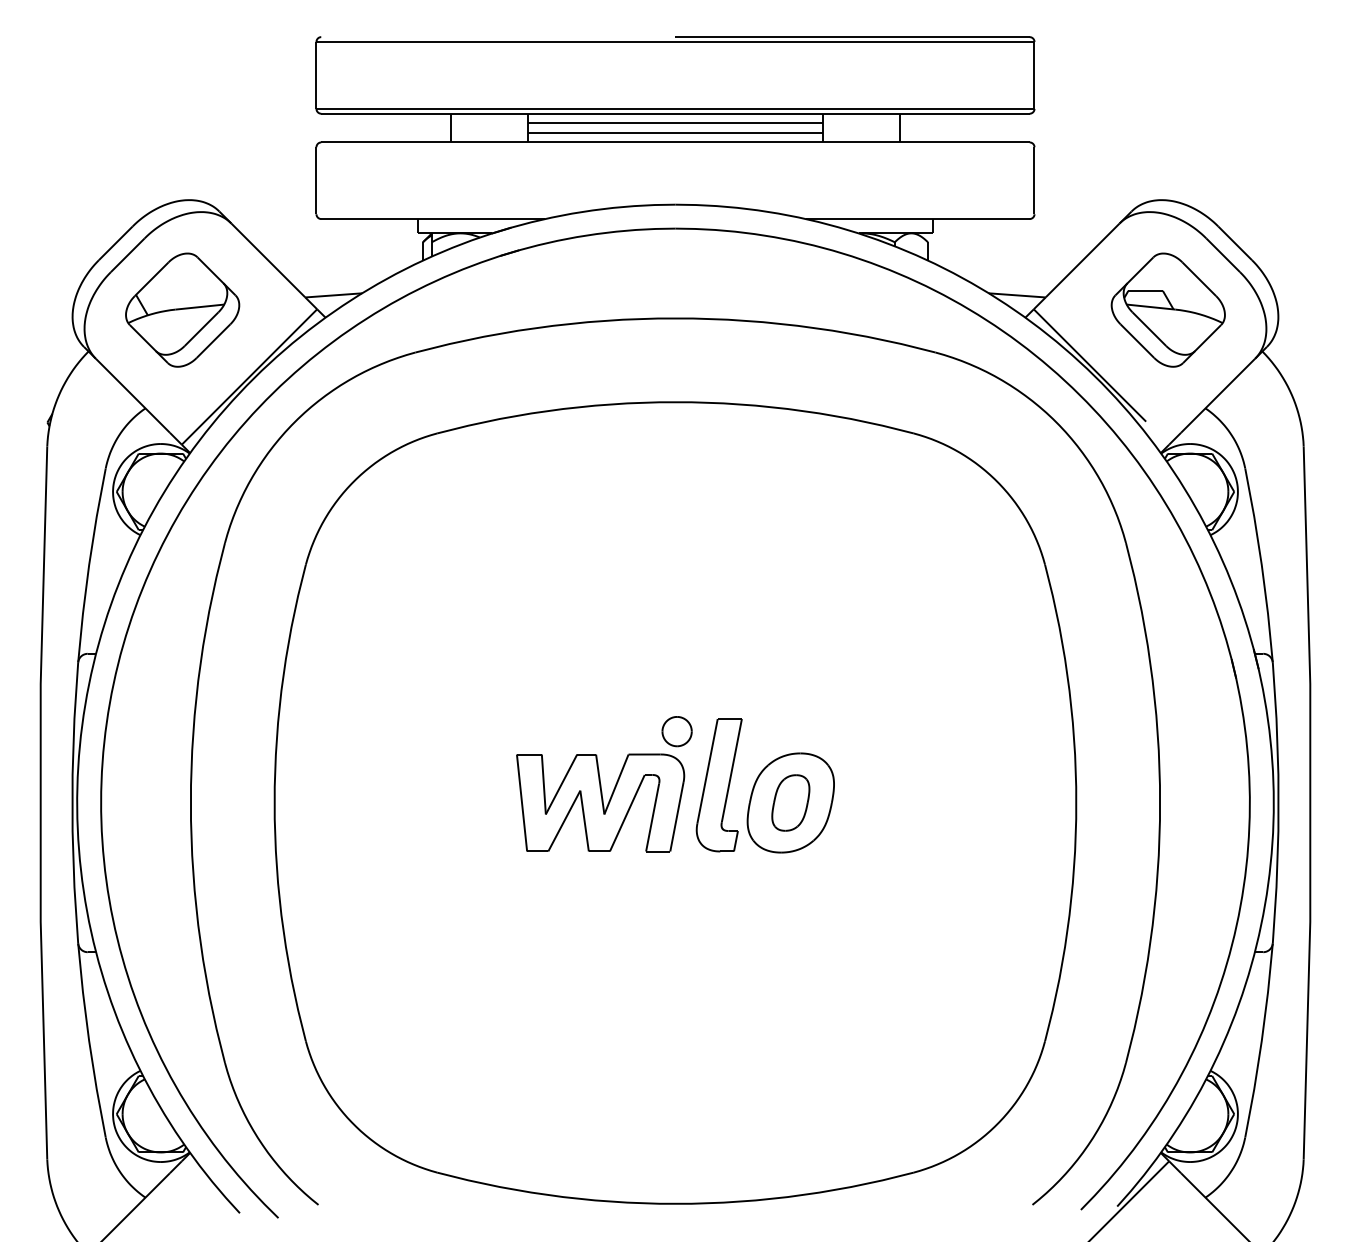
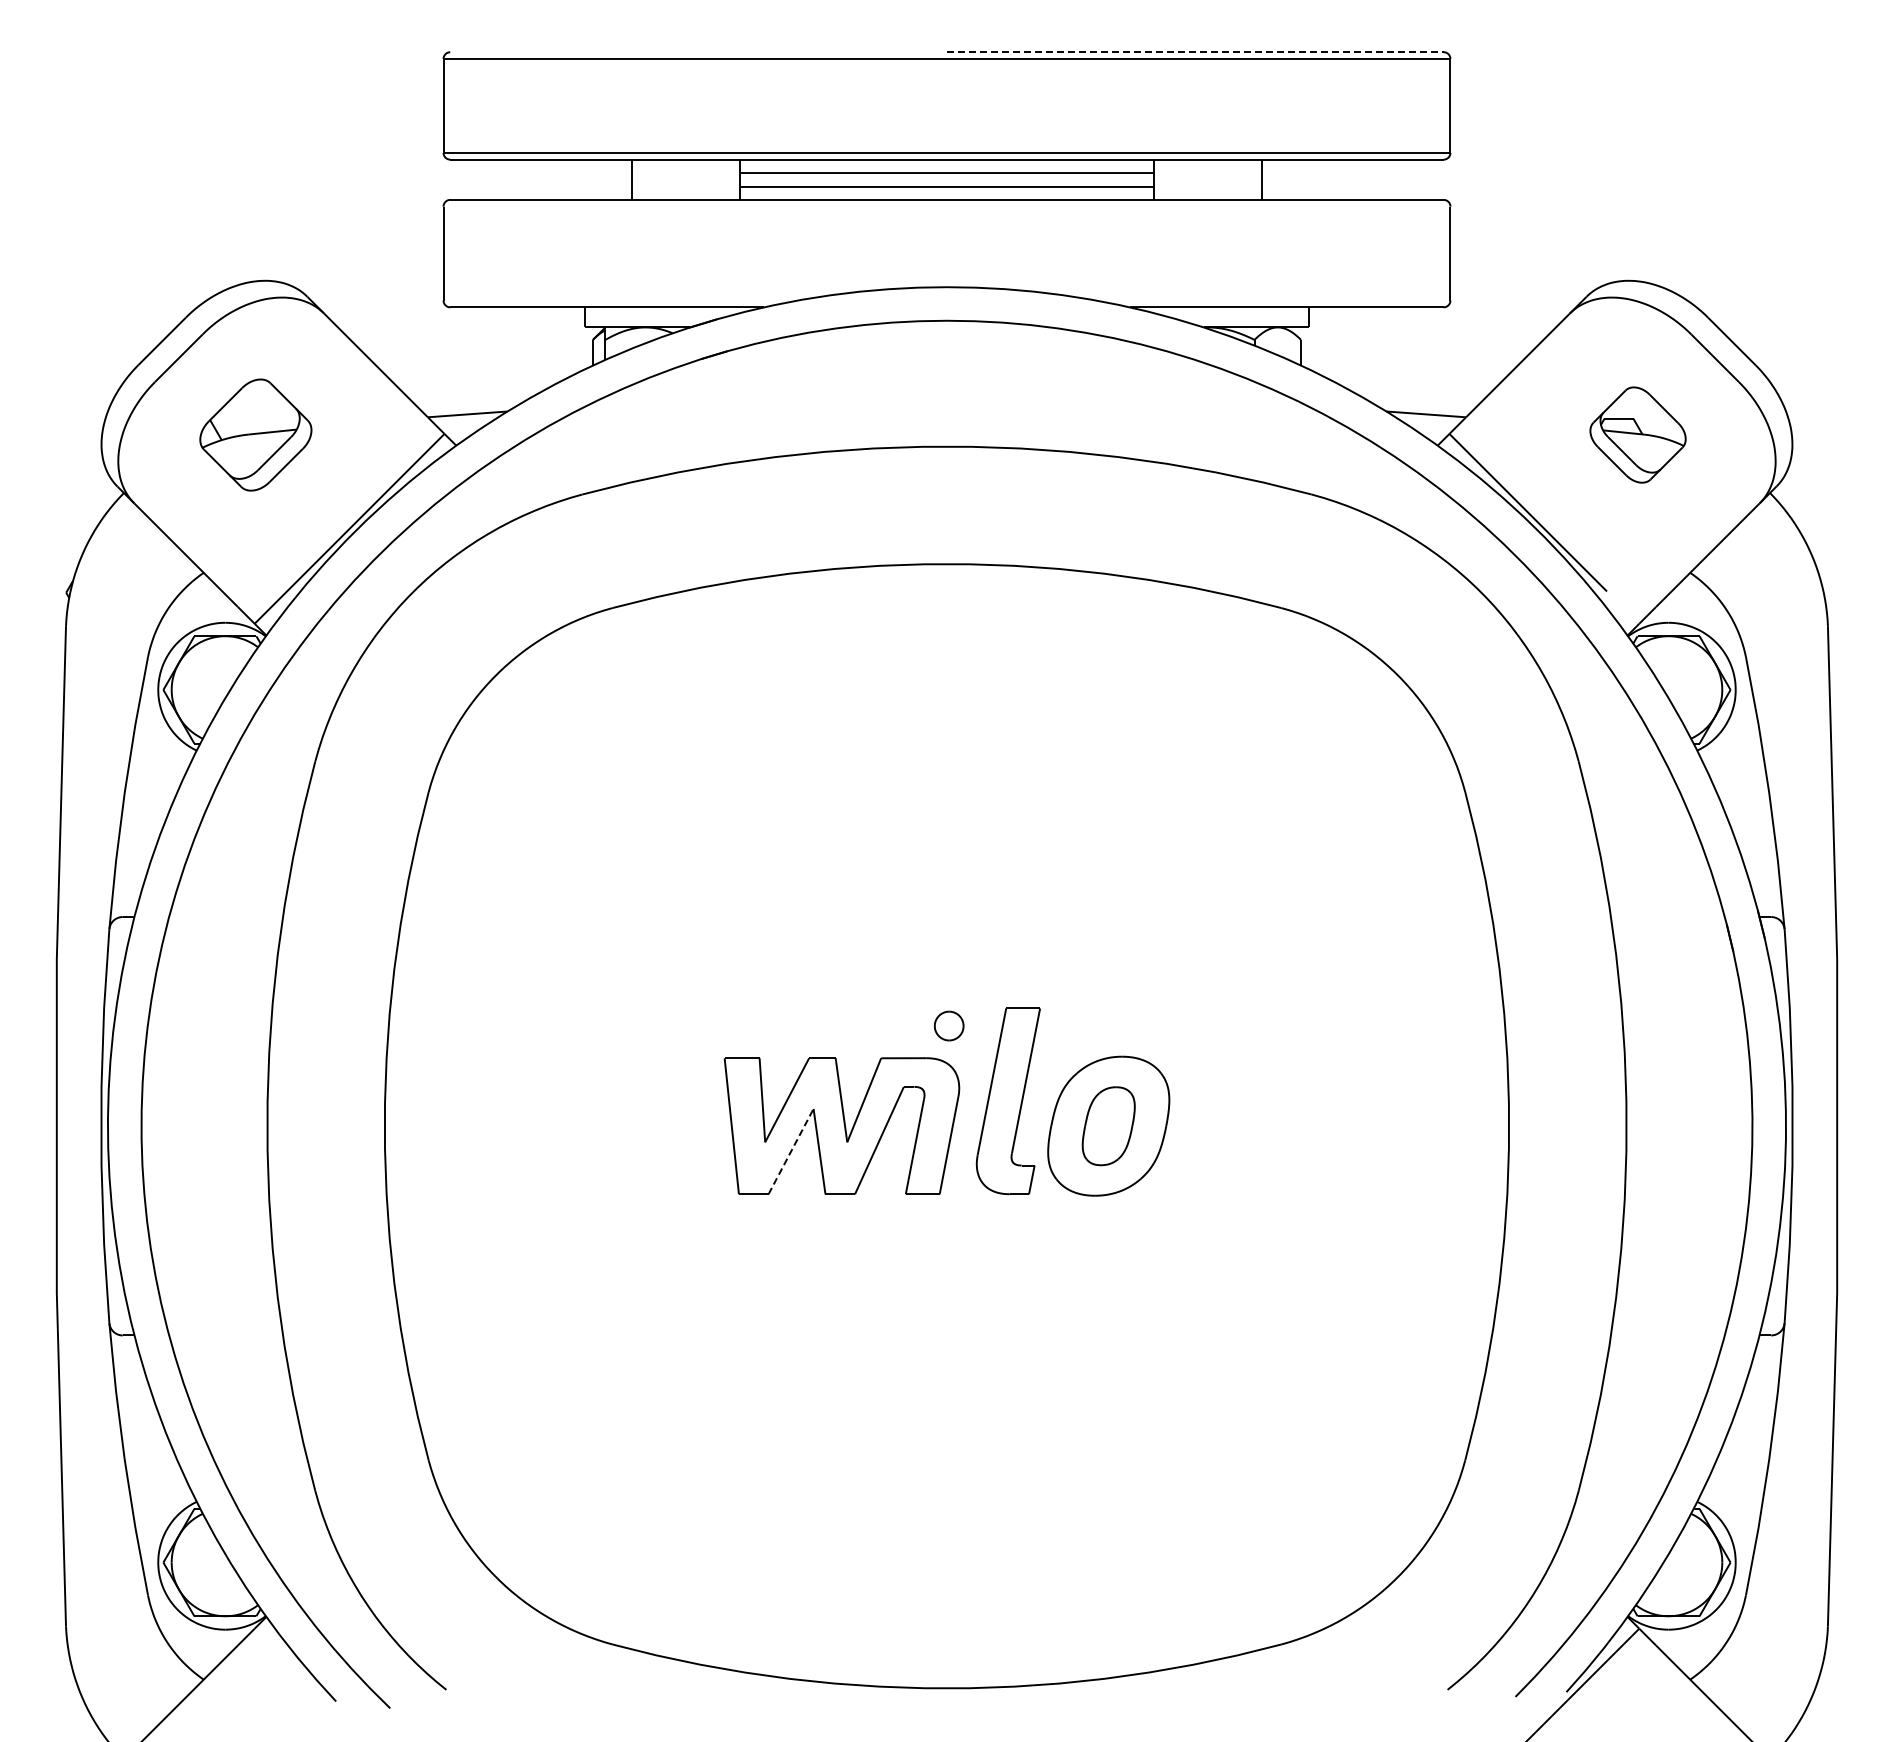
line: (852, 37) -> (1195, 52), solid -> dashed
part: (182, 309) -> (255, 434), size x0.7
part: (1167, 309) -> (1637, 434), size x0.6
part: (676, 731) -> (948, 1025), size x0.7
line: (564, 821) -> (791, 1151), solid -> dashed

